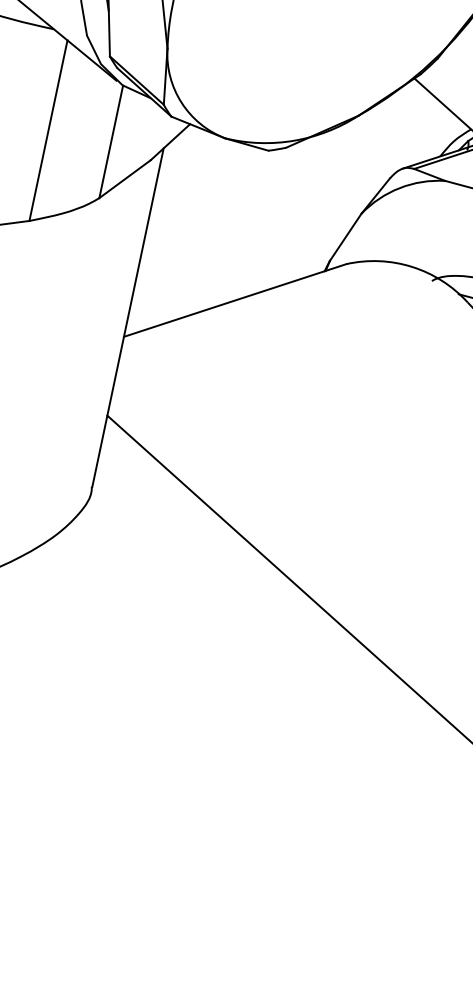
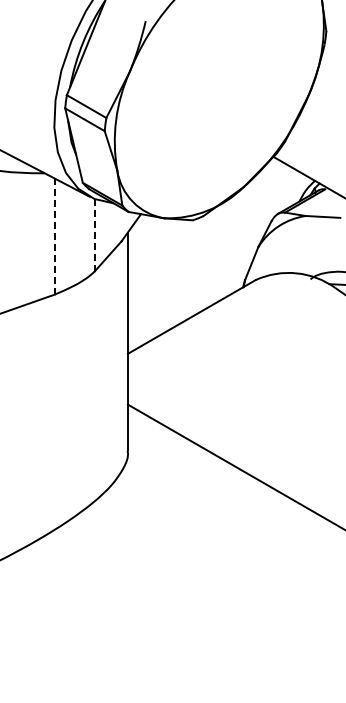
line: (48, 132) -> (54, 237), solid -> dashed
line: (111, 140) -> (94, 234), solid -> dashed

